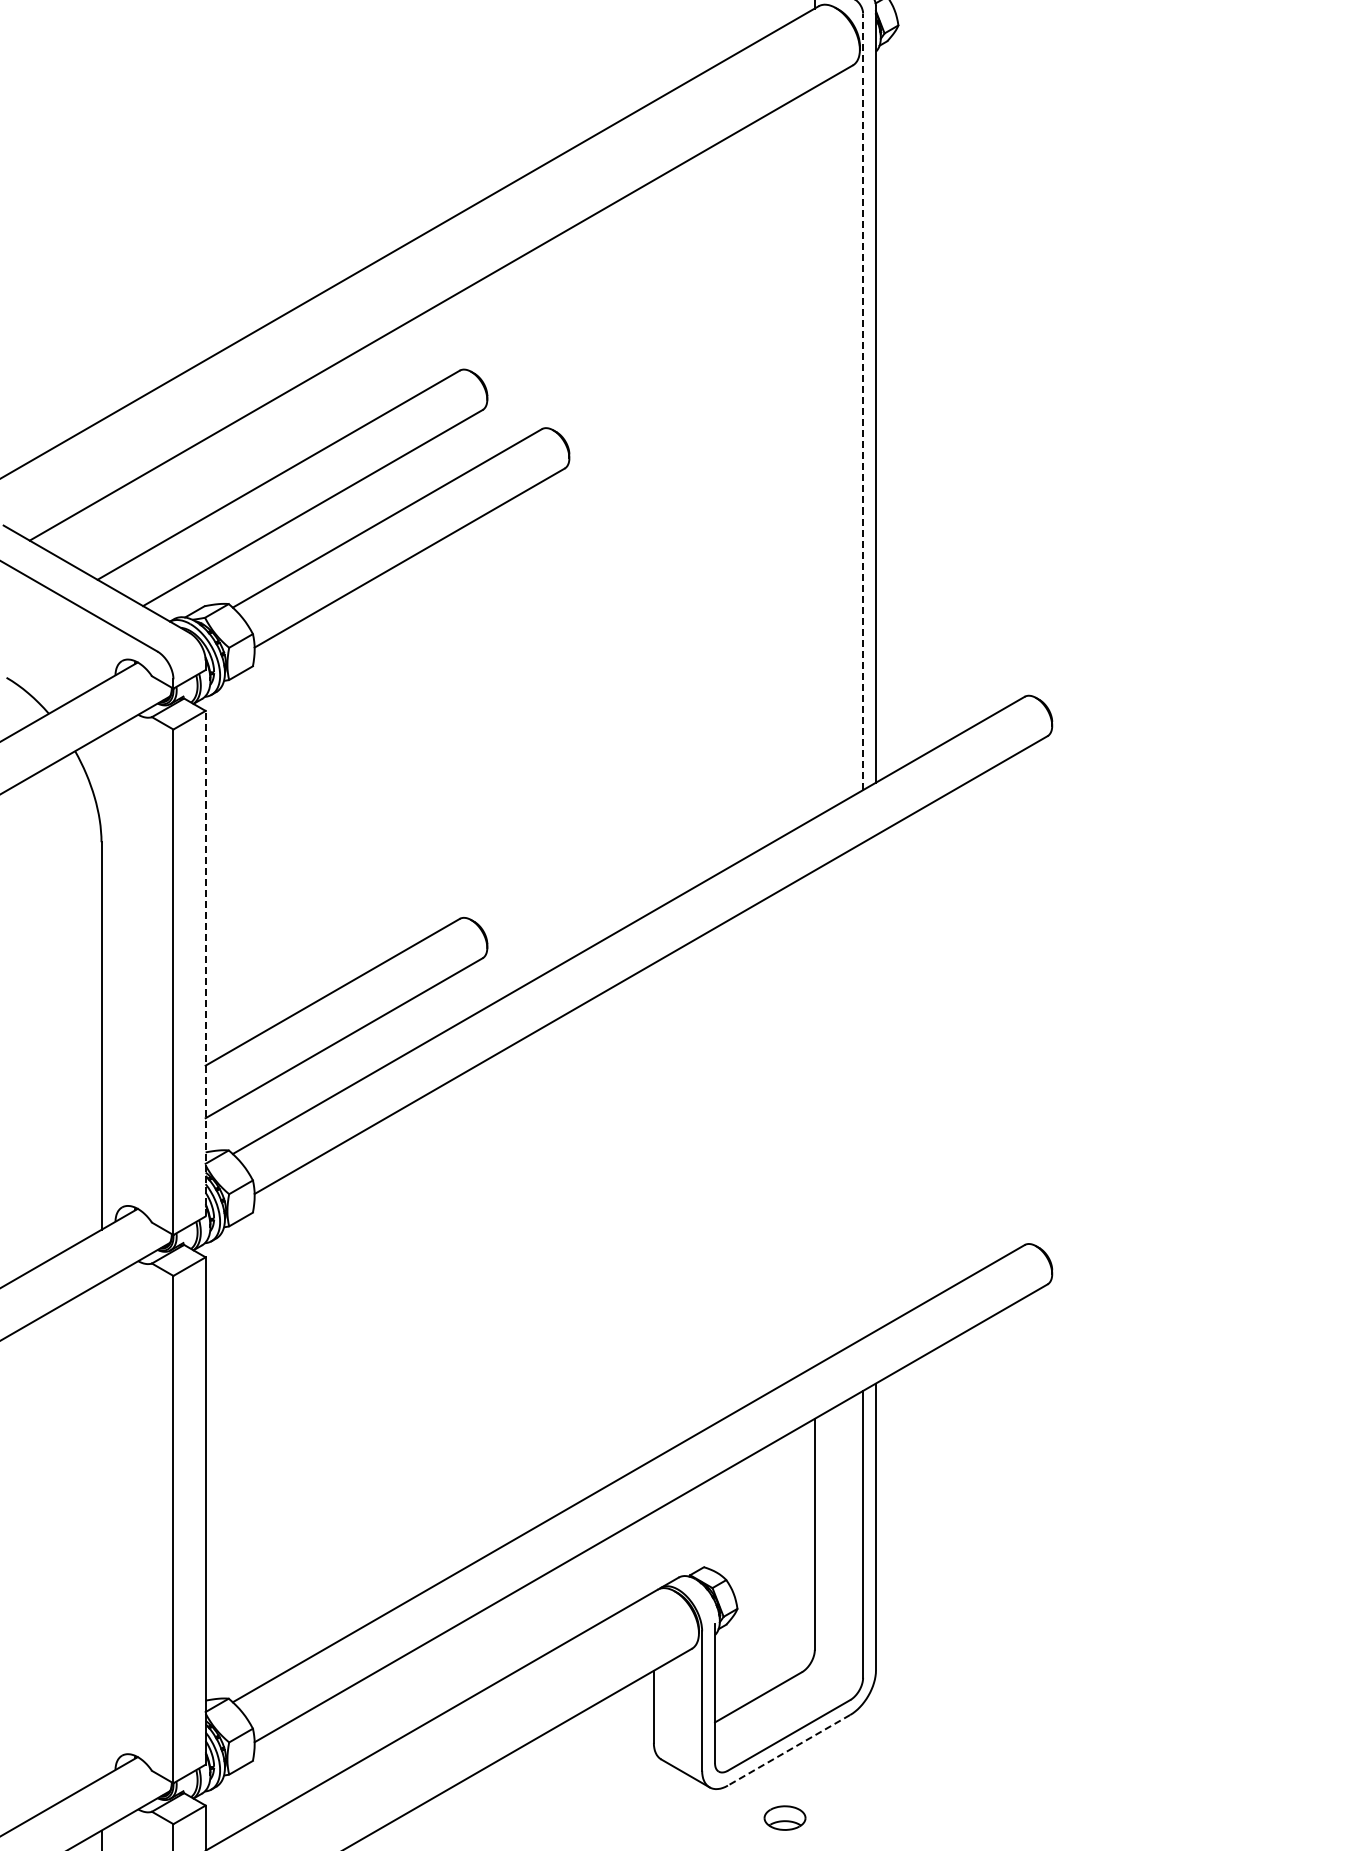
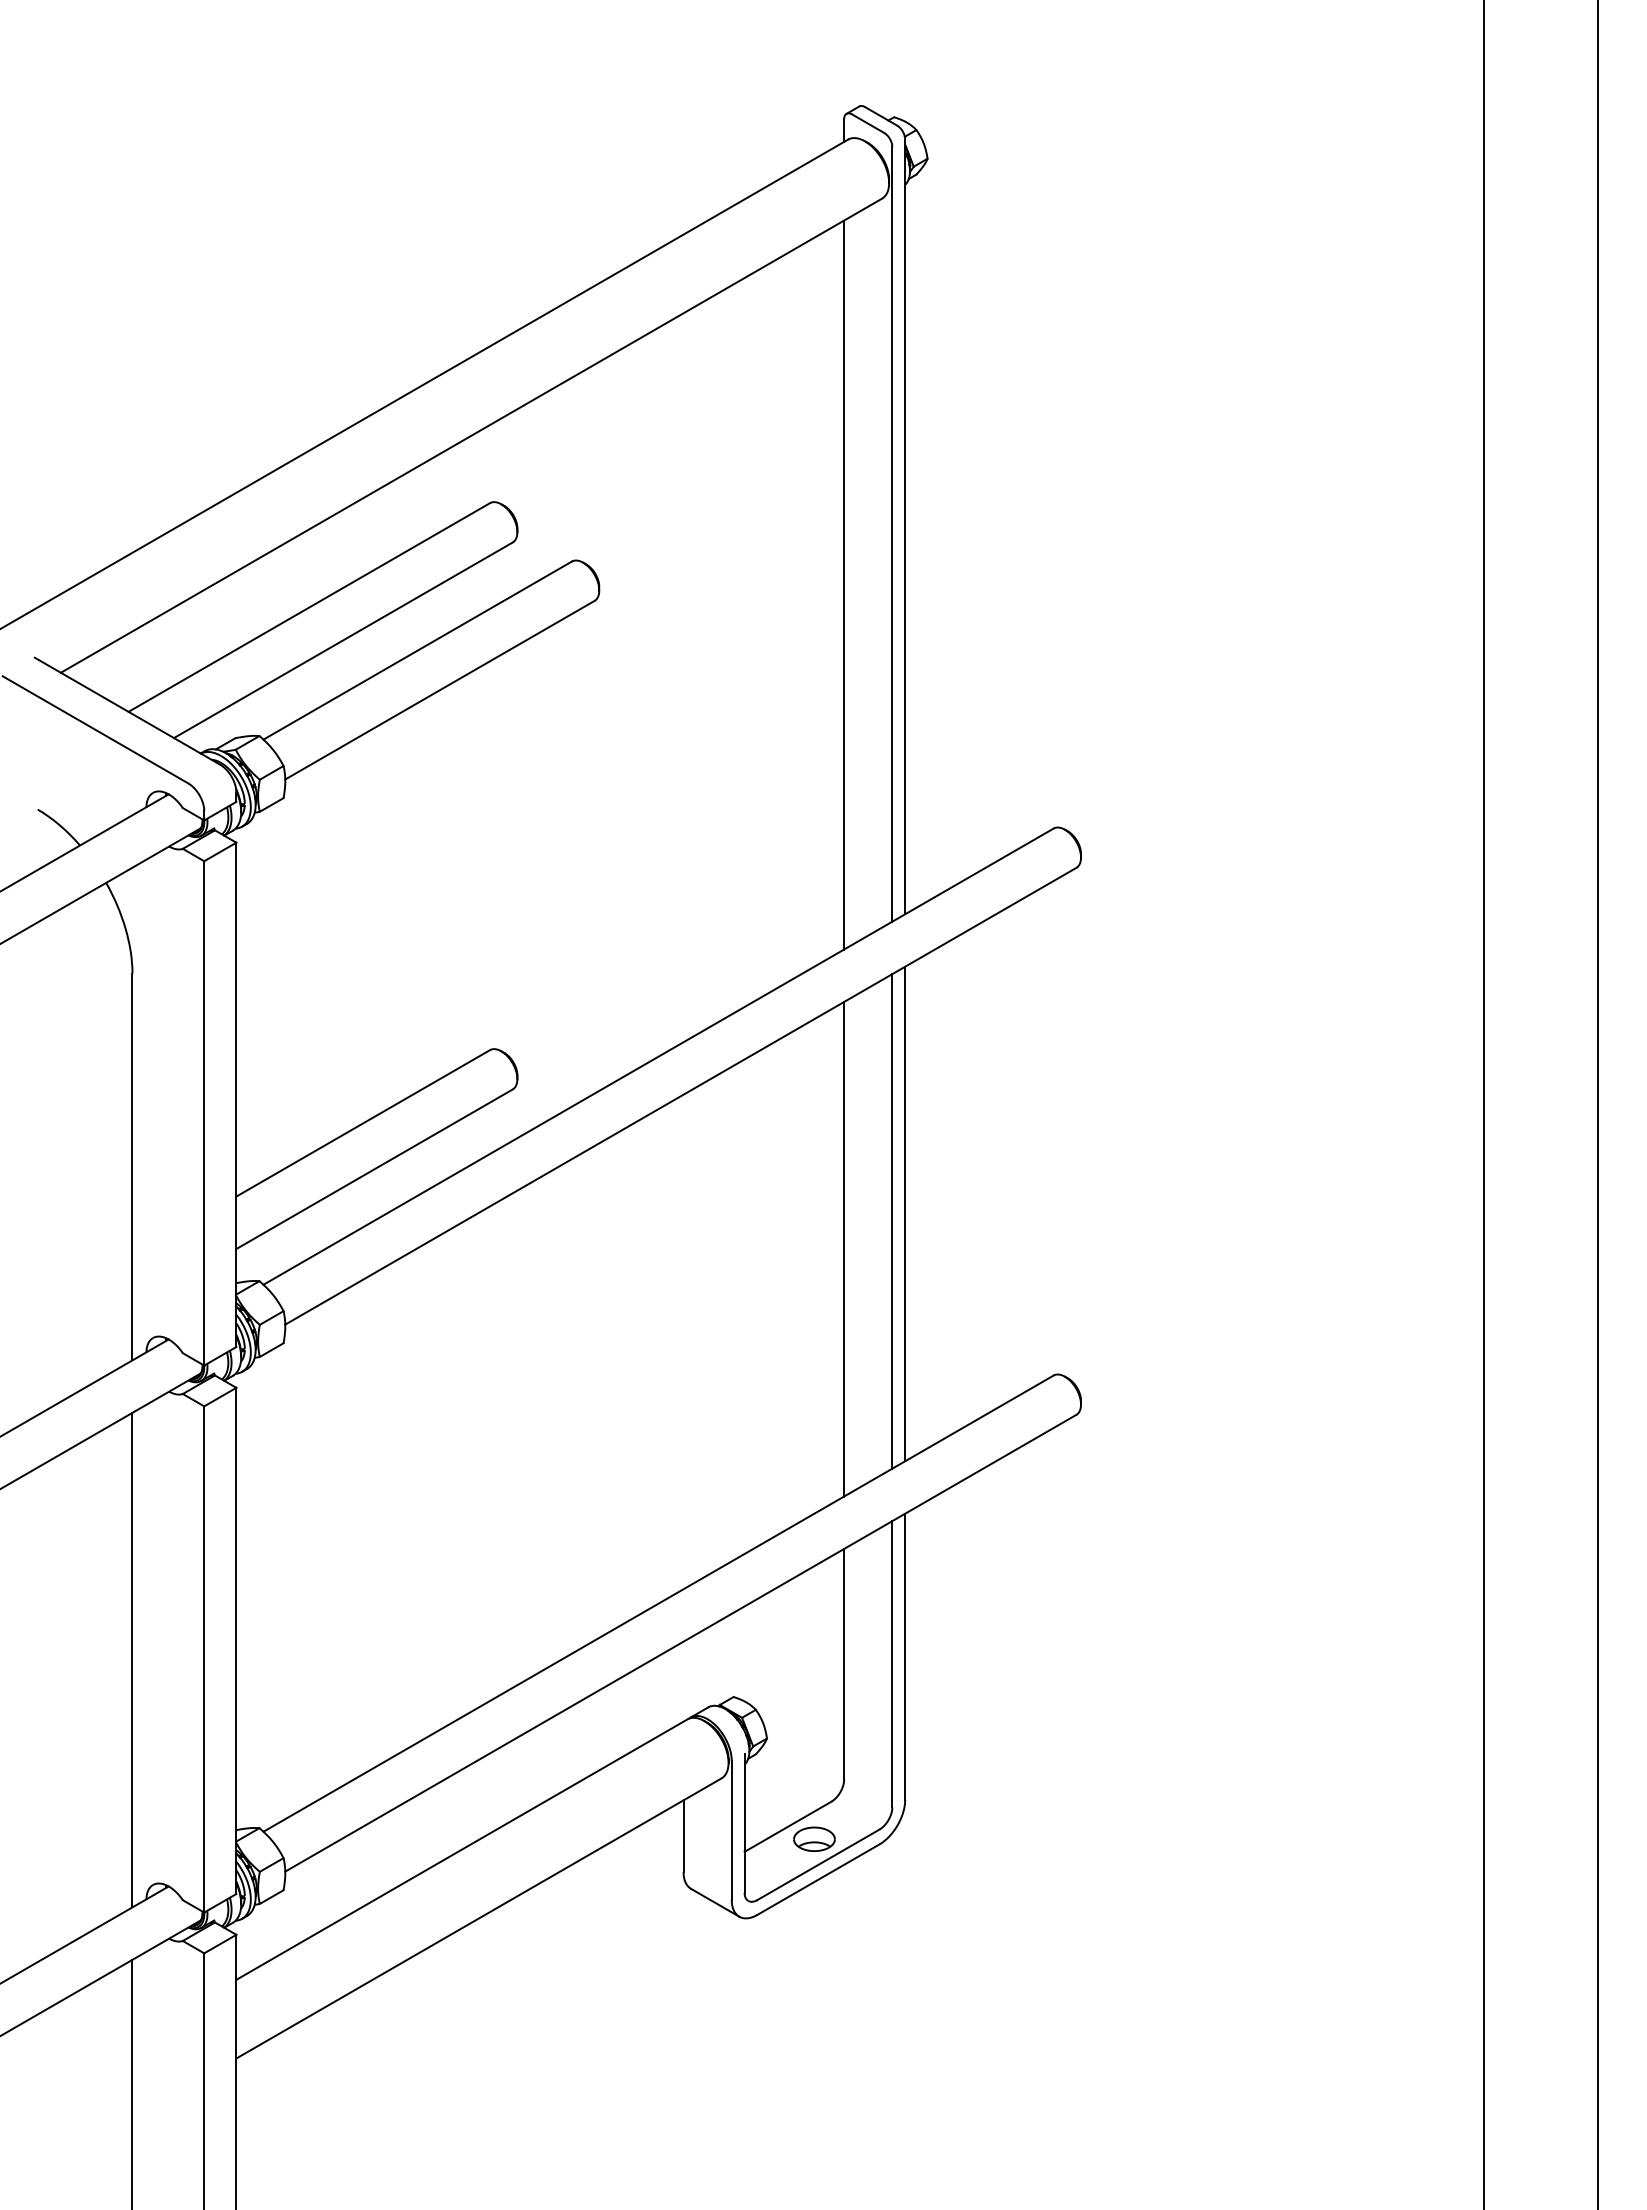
line: (863, 401) -> (892, 533), dashed -> solid
line: (815, 452) -> (844, 584), added
line: (205, 963) -> (236, 1094), dashed -> solid
line: (876, 1082) -> (905, 1213), added
line: (863, 1090) -> (892, 1221), added
line: (815, 1117) -> (844, 1248), added
line: (101, 1529) -> (132, 1659), added
line: (789, 1750) -> (818, 1879), dashed -> solid
part: (785, 1817) -> (814, 1838), moved

